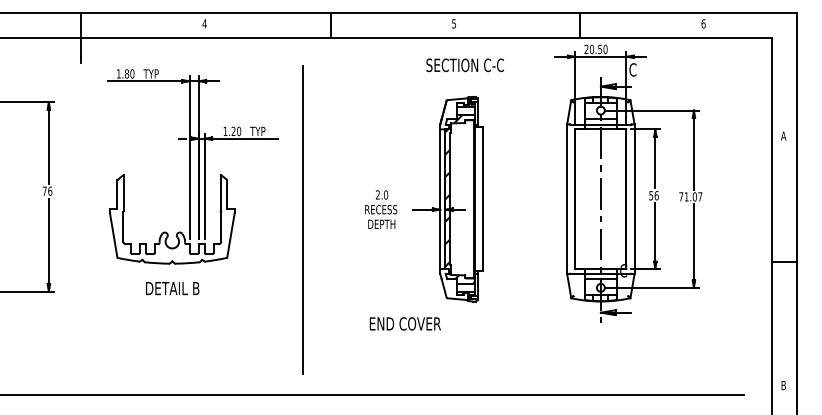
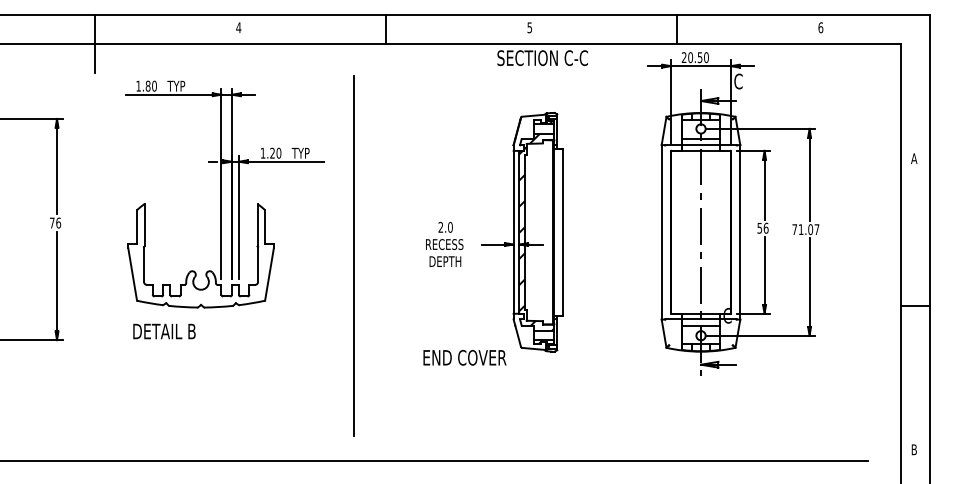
text: (465, 65) -> (542, 58), moved
text: (172, 288) -> (164, 331), moved
text: (404, 323) -> (464, 357), moved

